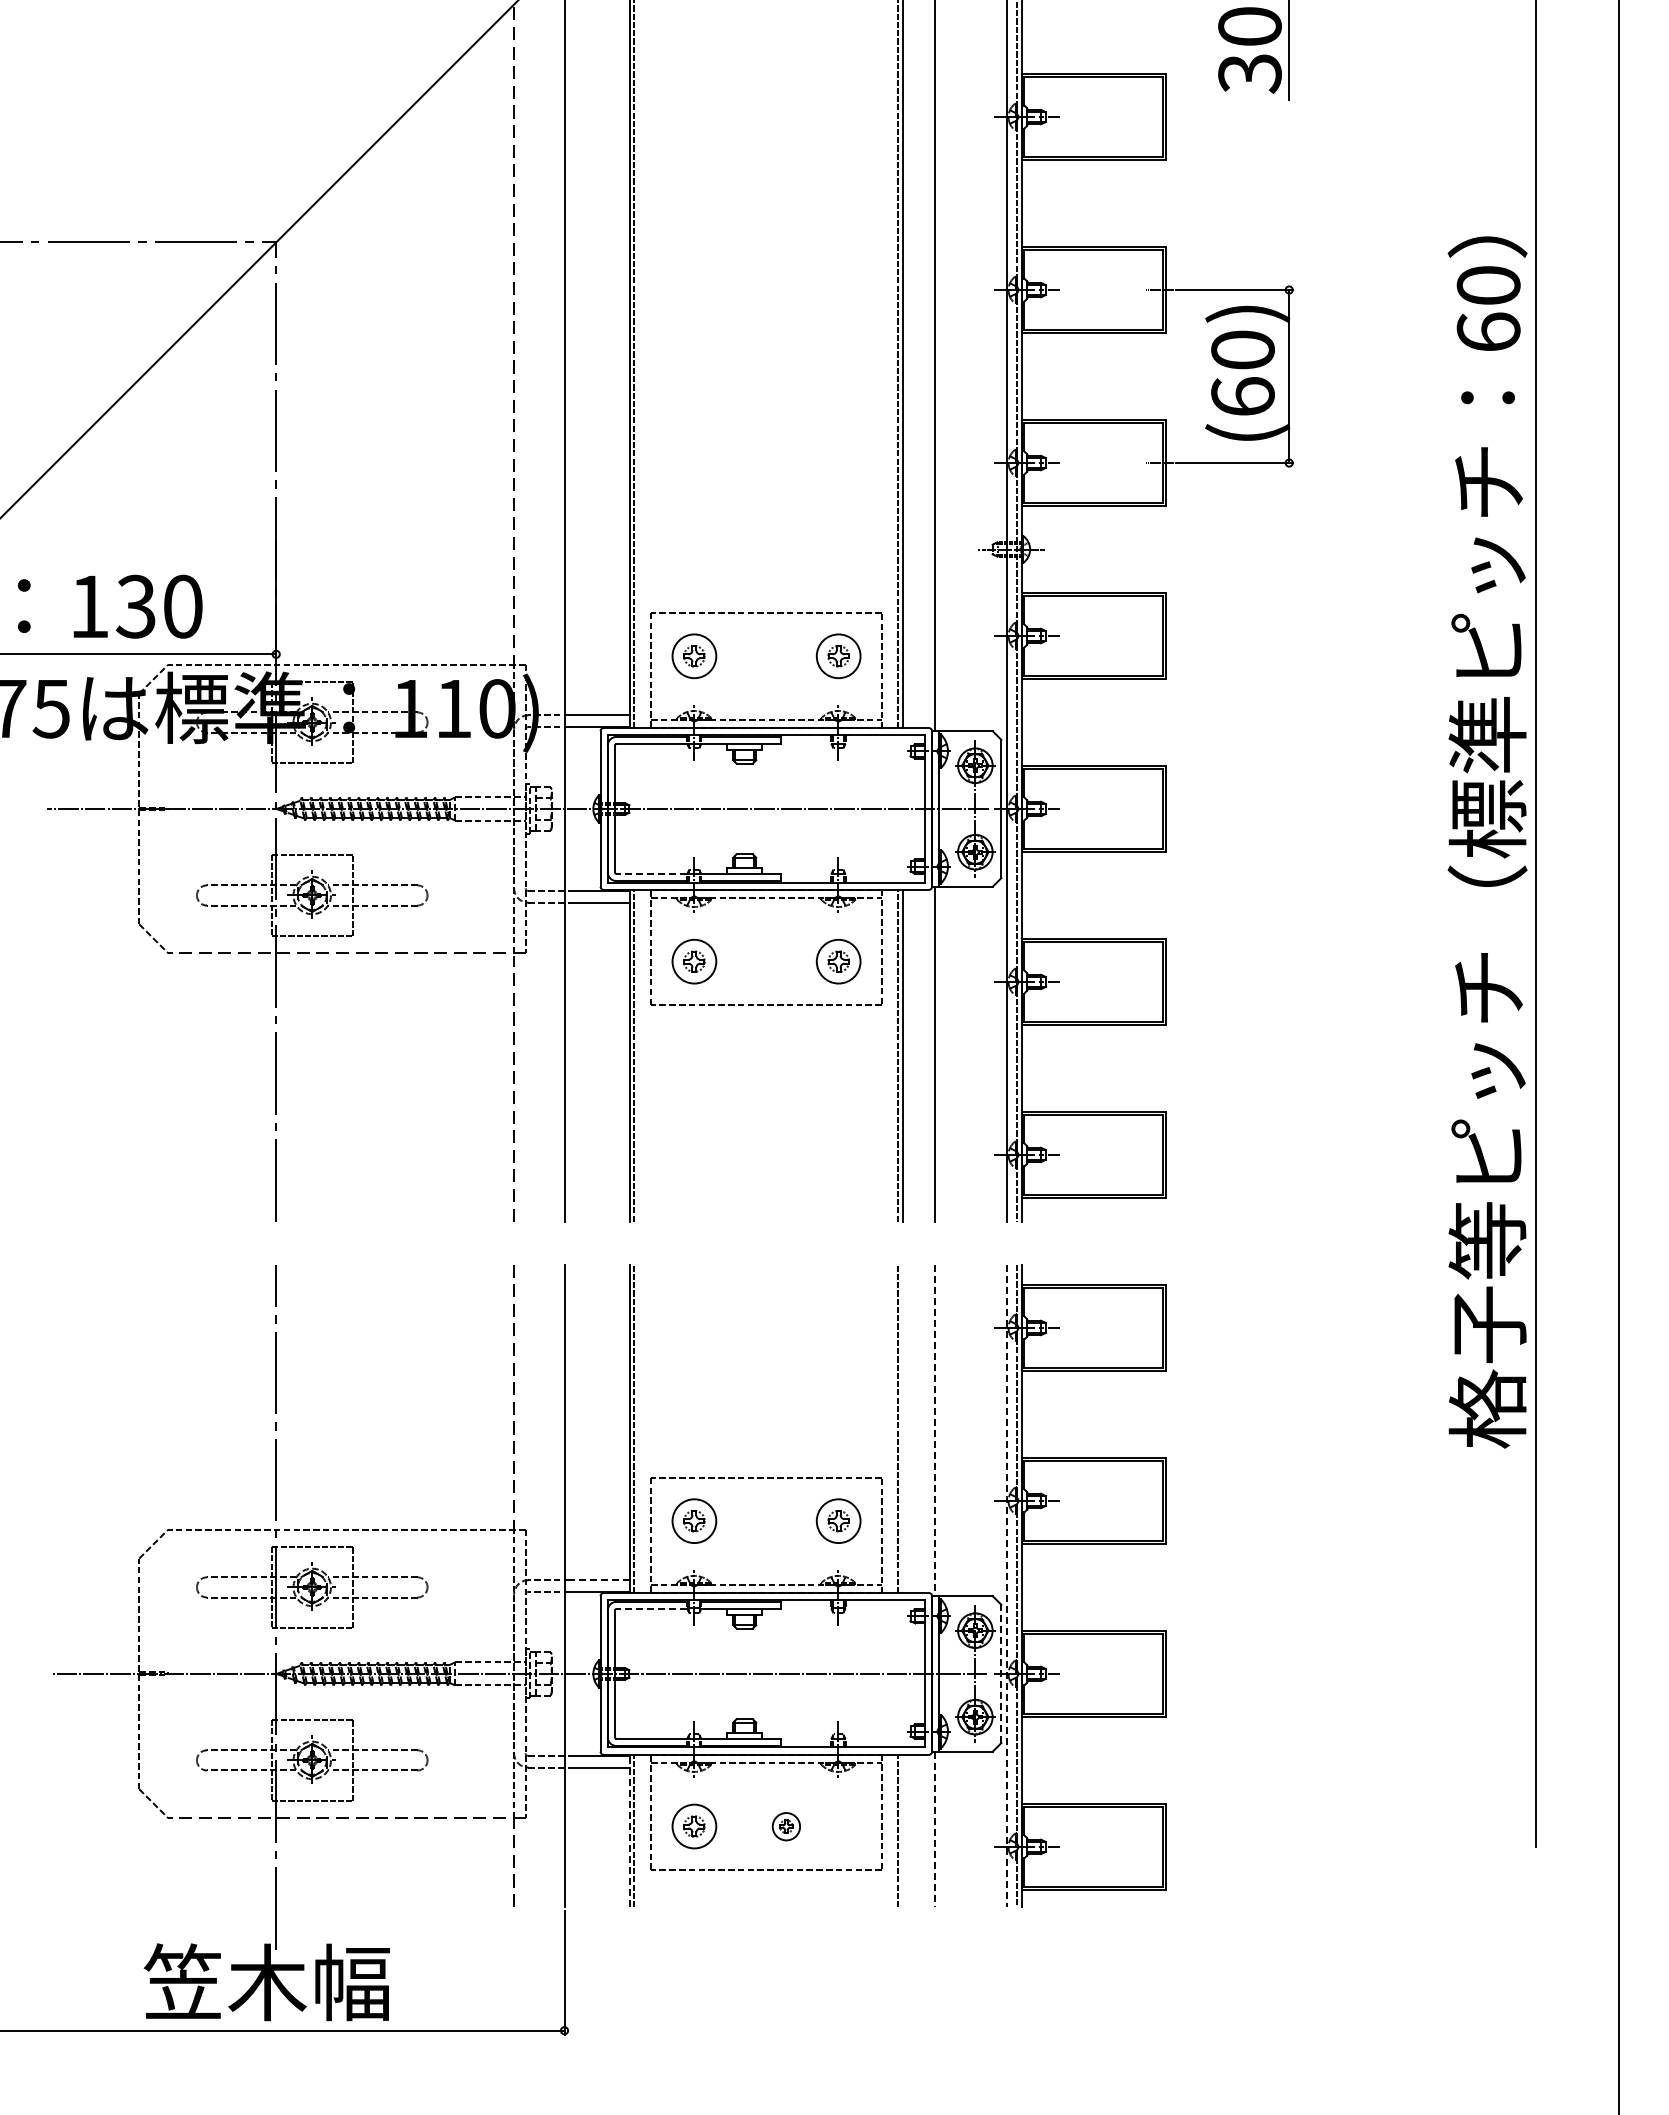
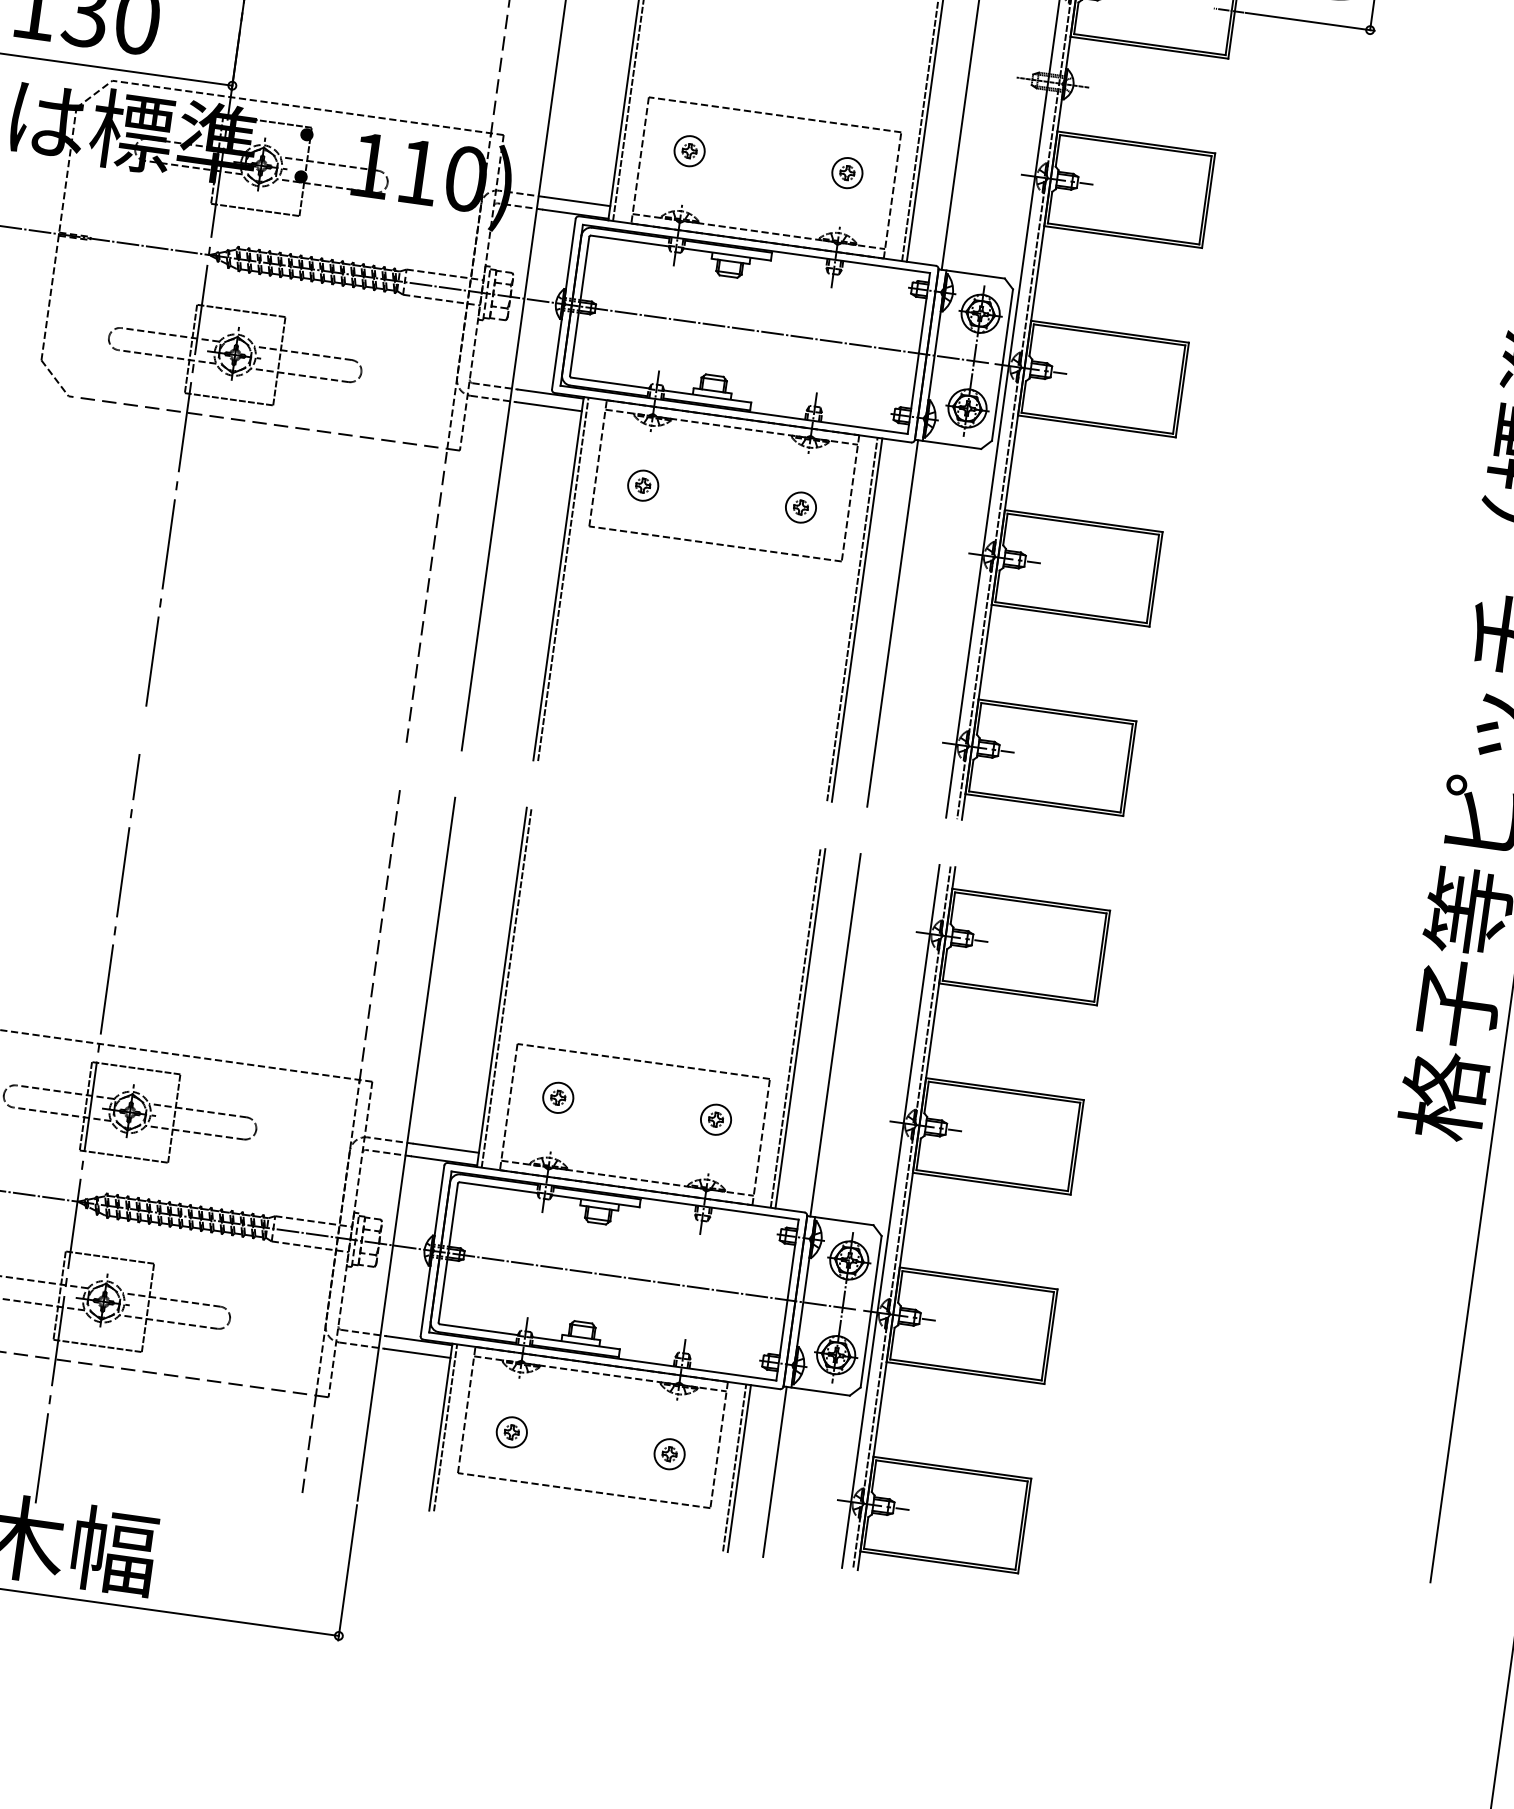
part: (693, 655) -> (688, 150), size x0.62
part: (837, 655) -> (846, 172), size x0.62
line: (651, 873) -> (609, 382), dashed -> solid
part: (693, 961) -> (642, 485), size x0.62
part: (837, 961) -> (800, 507), size x0.62
line: (902, 1428) -> (800, 1028), added
line: (935, 1430) -> (836, 1035), dashed -> solid
part: (693, 1520) -> (557, 1097), size x0.62
part: (837, 1520) -> (715, 1118), size x0.62
line: (600, 1580) -> (446, 1148), dashed -> solid
line: (1007, 1586) -> (891, 1217), dashed -> solid
line: (651, 1609) -> (498, 1188), dashed -> solid
line: (1001, 1673) -> (871, 1311), dashed -> solid
part: (693, 1826) -> (511, 1432), size x0.62
part: (785, 1826) -> (668, 1453), moved
line: (935, 1829) -> (775, 1472), dashed -> solid
line: (629, 1830) -> (440, 1426), dashed -> solid
line: (902, 1830) -> (739, 1468), added

